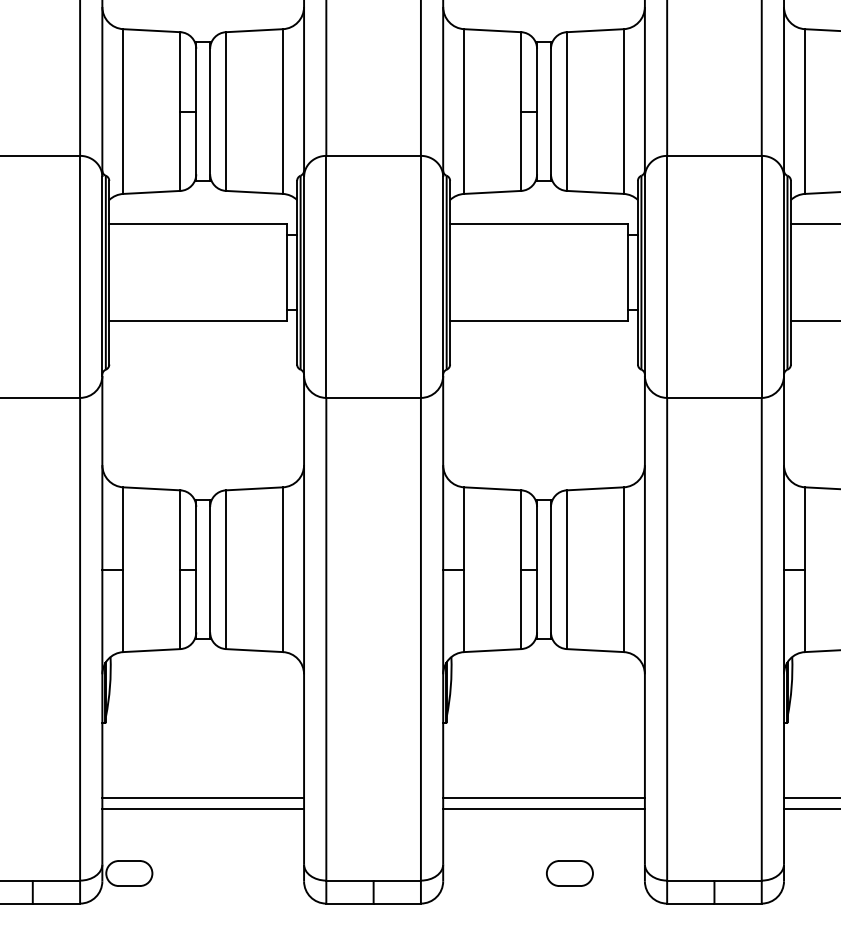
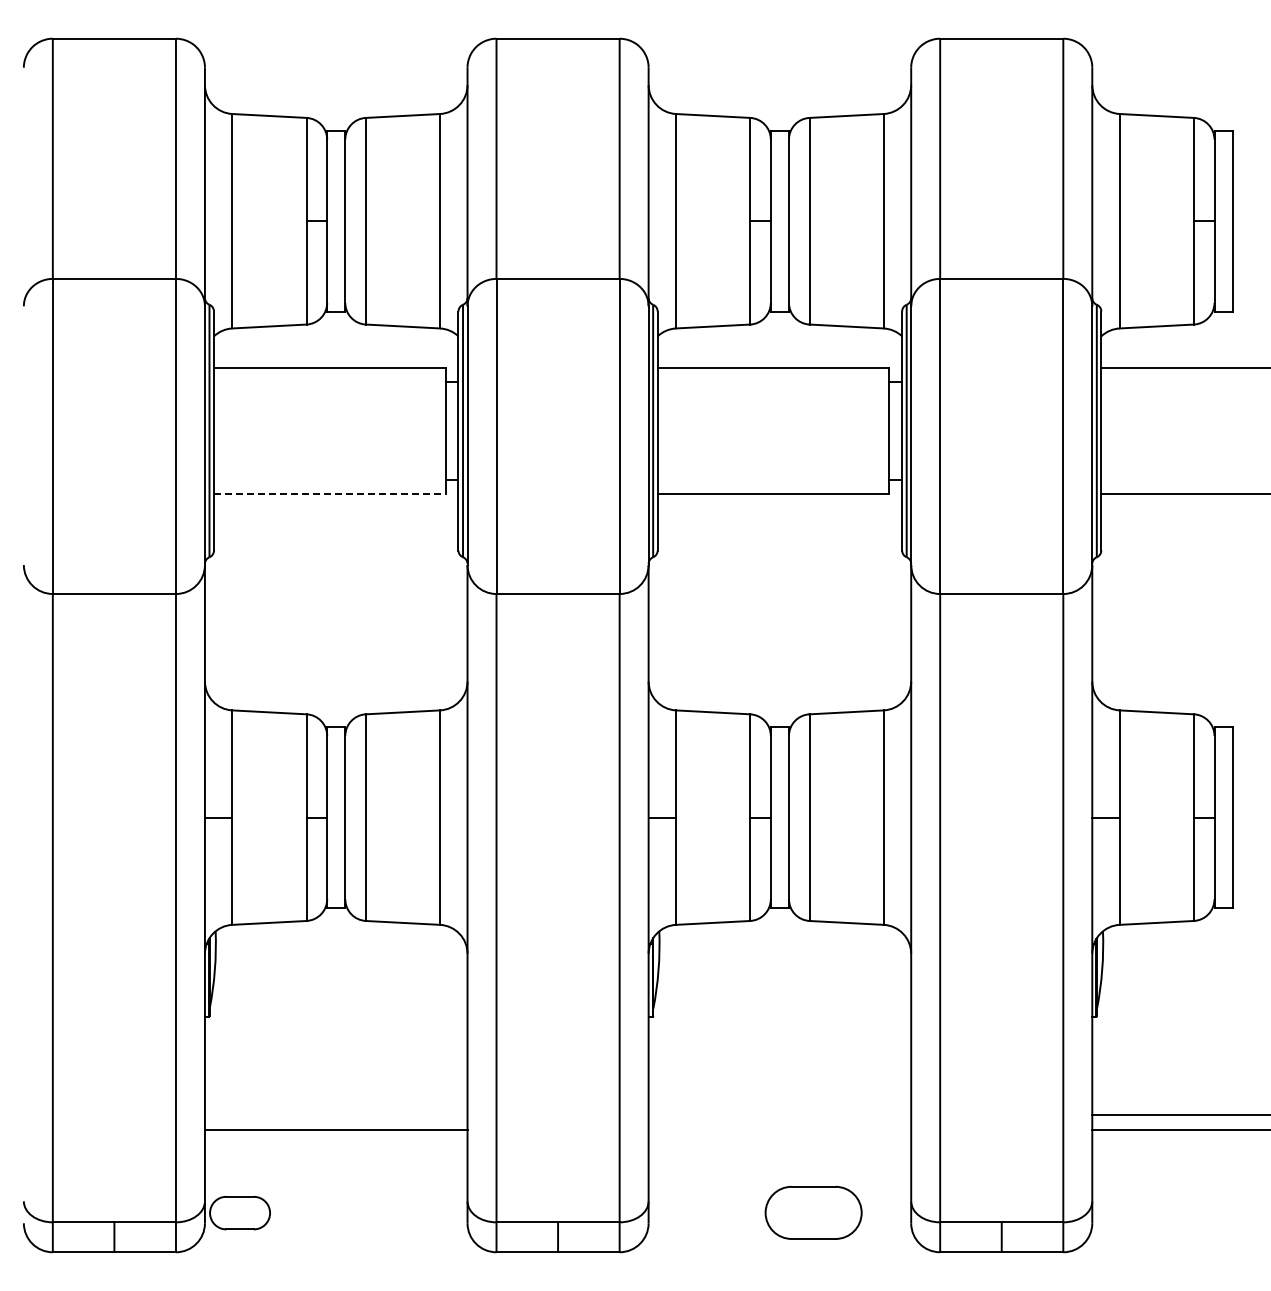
line: (198, 321) -> (329, 494), solid -> dashed
line: (202, 798) -> (335, 1115), removed
line: (543, 798) -> (779, 1115), removed
line: (543, 809) -> (779, 1129), removed
part: (569, 873) -> (813, 1213), size x1.6

